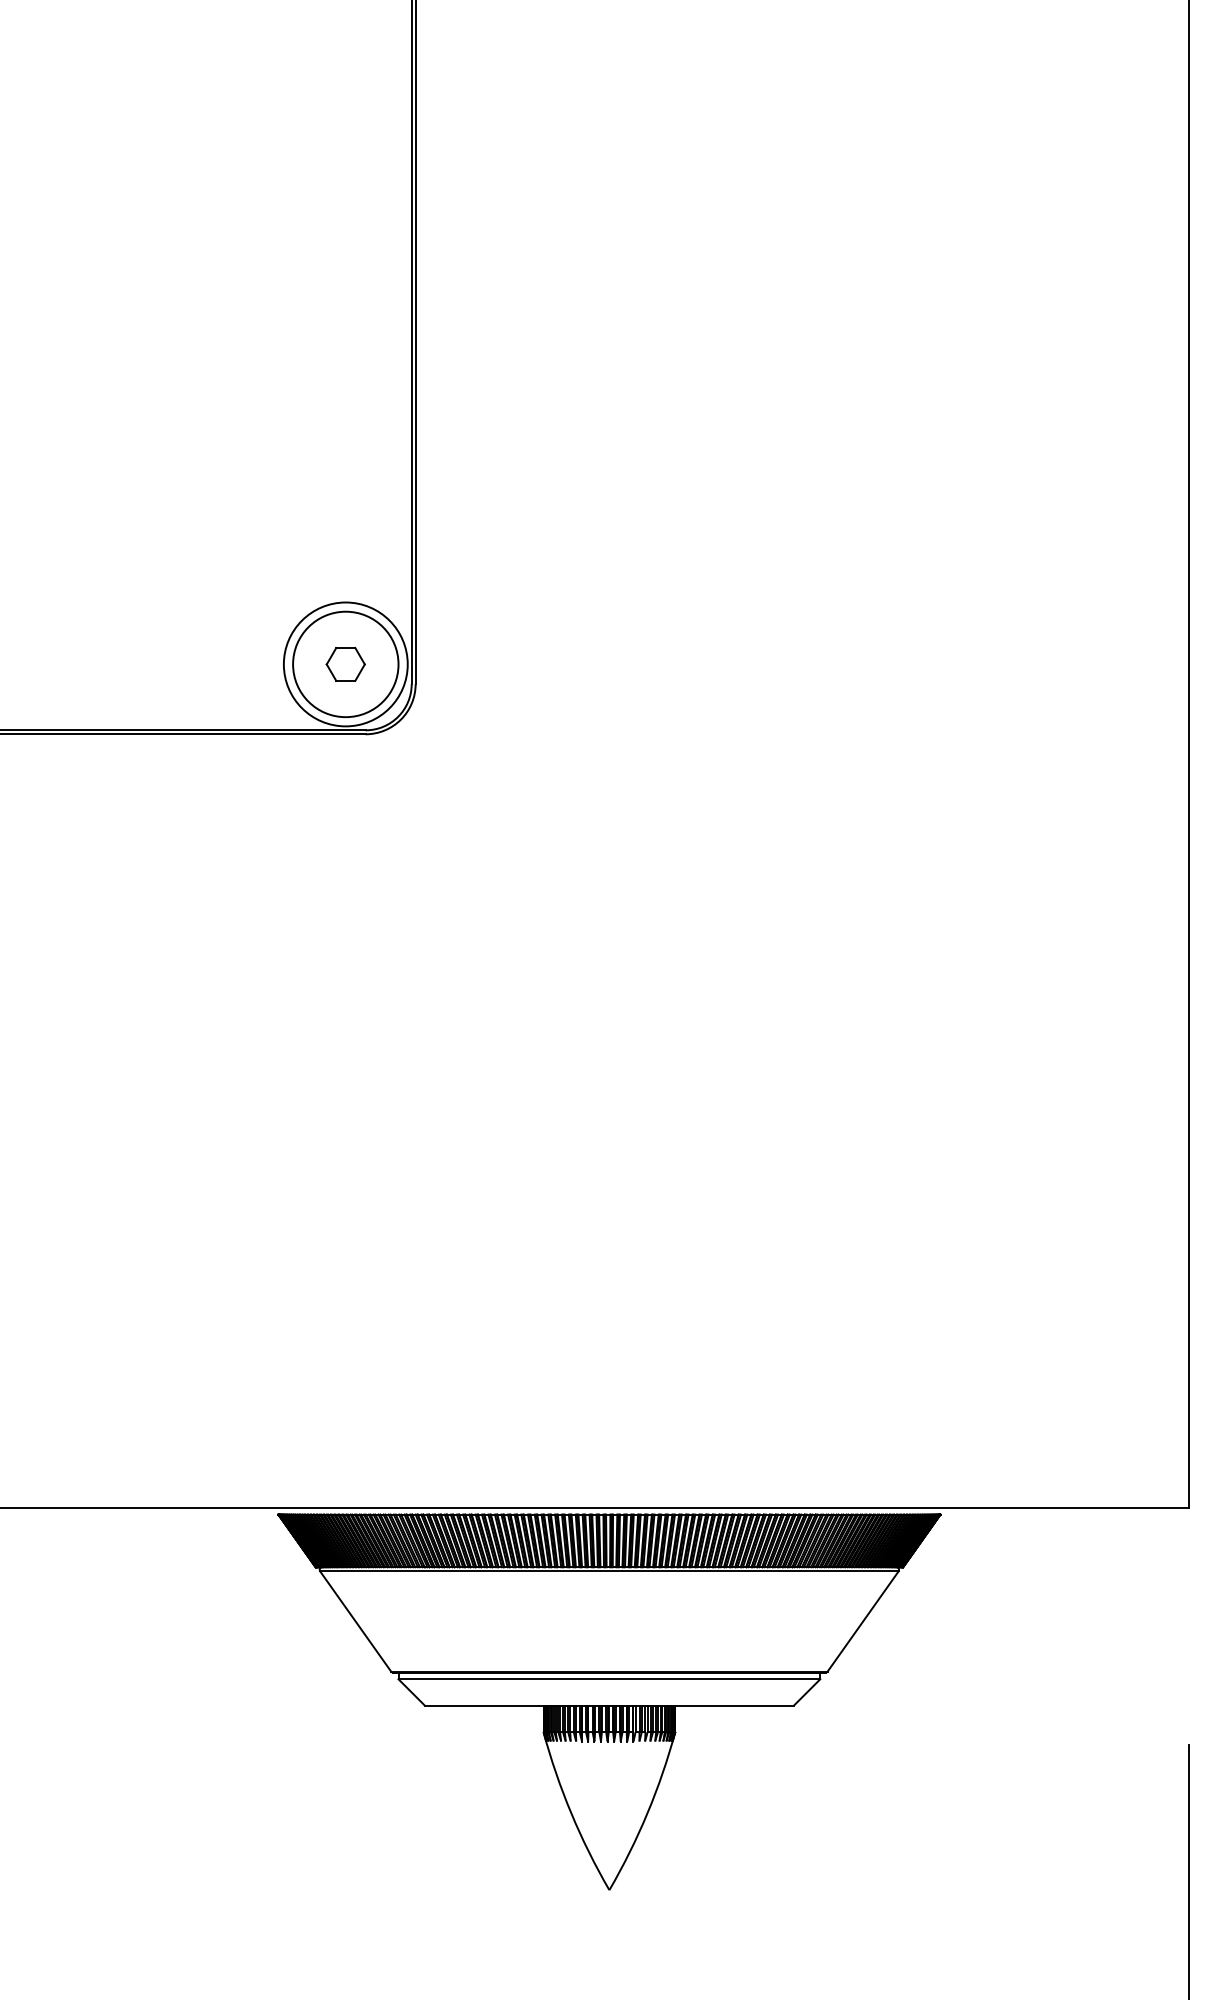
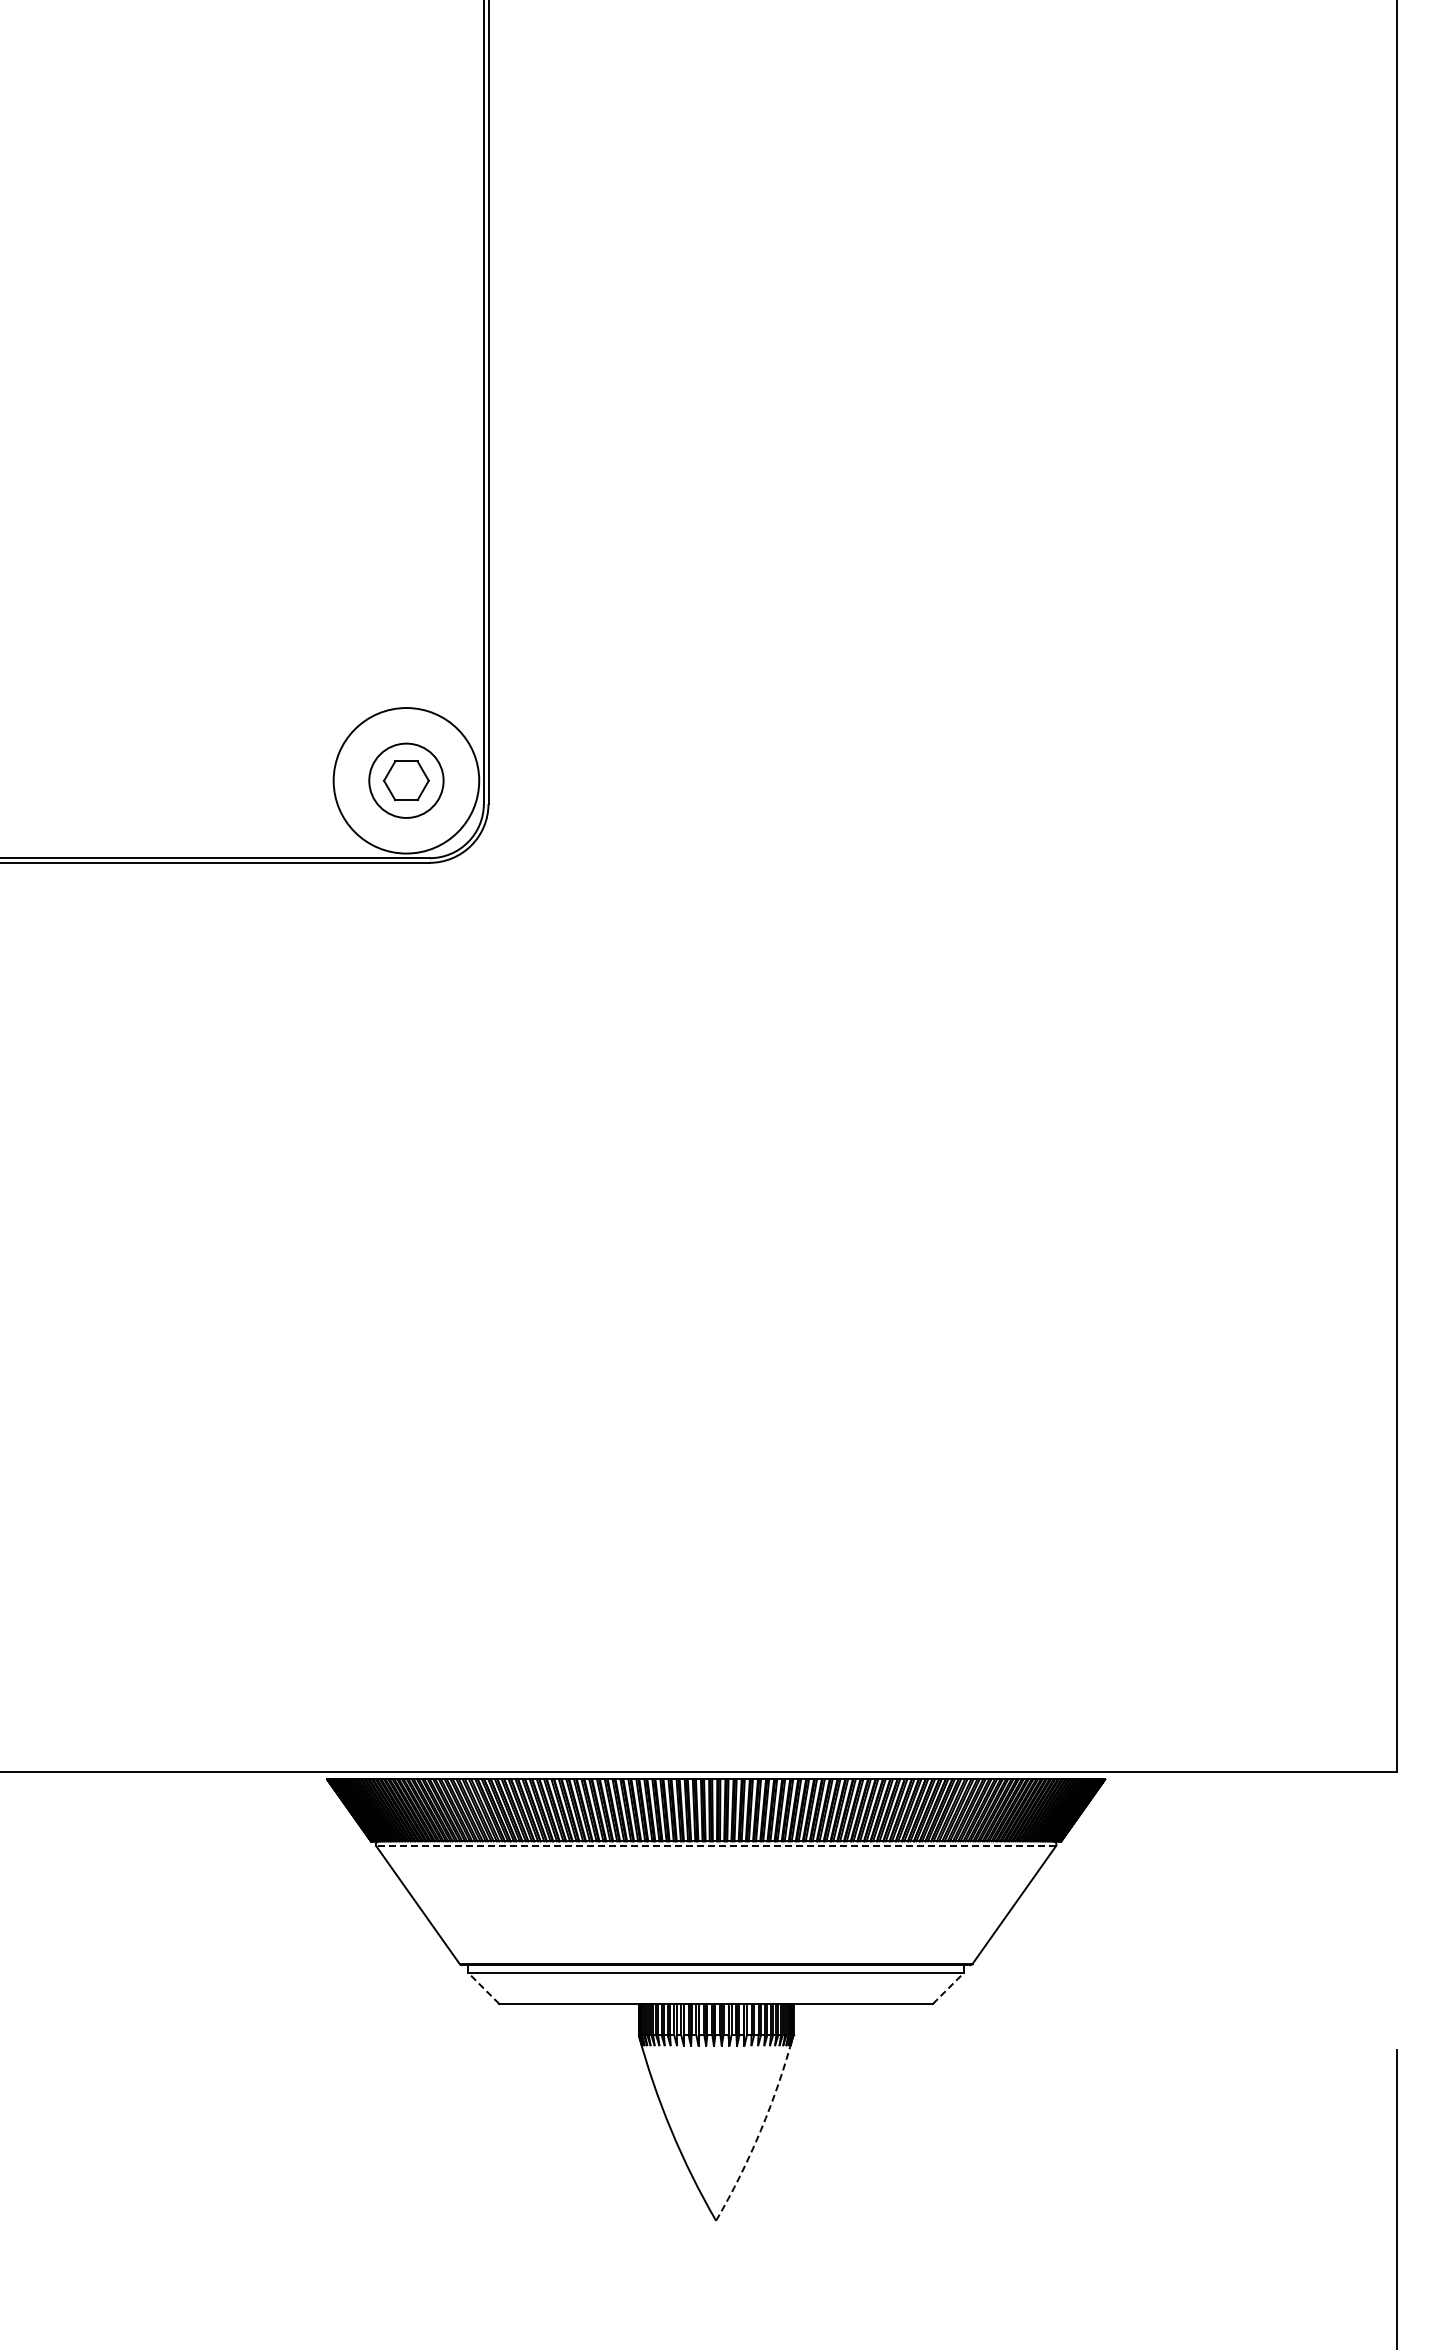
circle: (345, 664) -> (406, 780), size x0.6
line: (609, 1571) -> (716, 1846), solid -> dashed
line: (411, 1692) -> (483, 1988), solid -> dashed
line: (807, 1692) -> (948, 1988), solid -> dashed
arc: (647, 1813) -> (760, 2130), solid -> dashed

